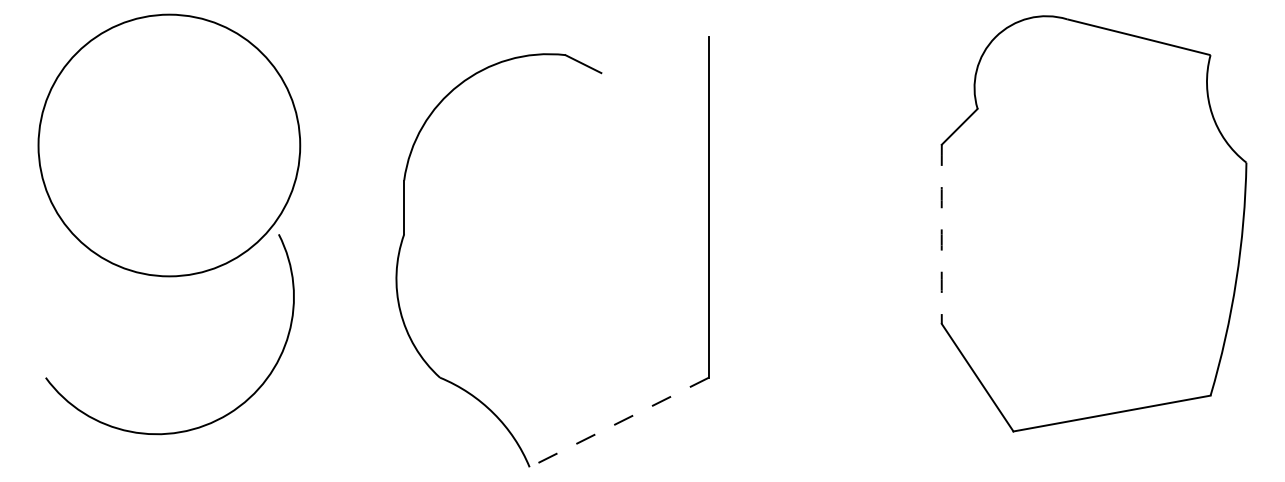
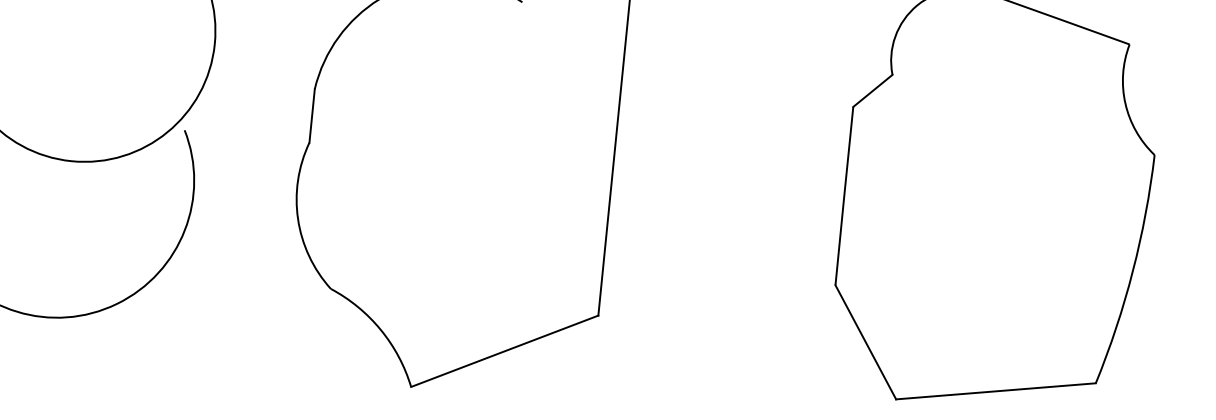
arc: (941, 234) -> (844, 196), dashed -> solid
line: (618, 422) -> (503, 351), dashed -> solid

